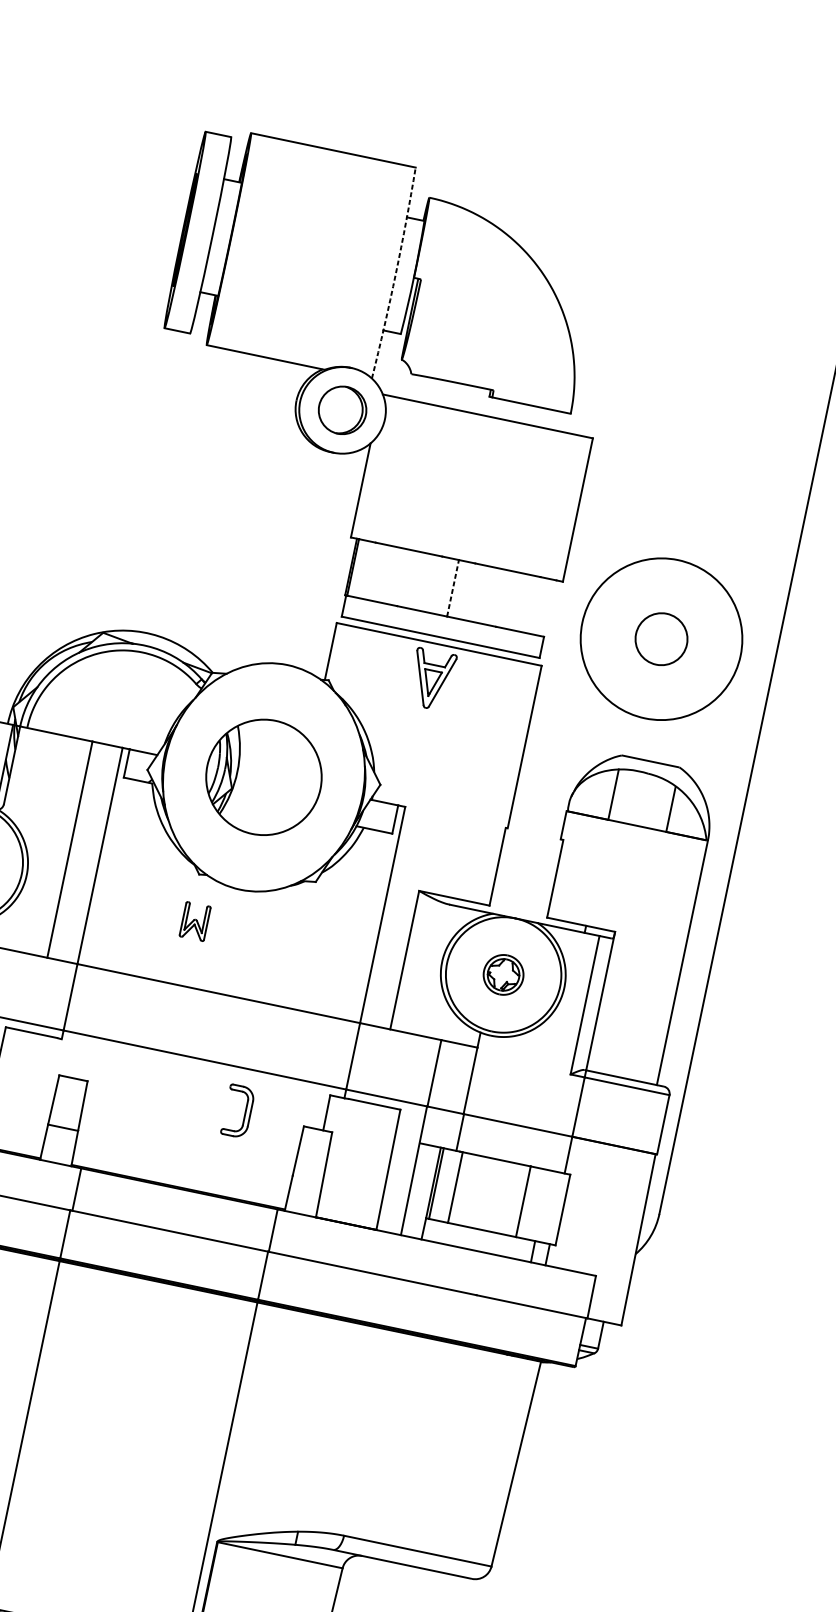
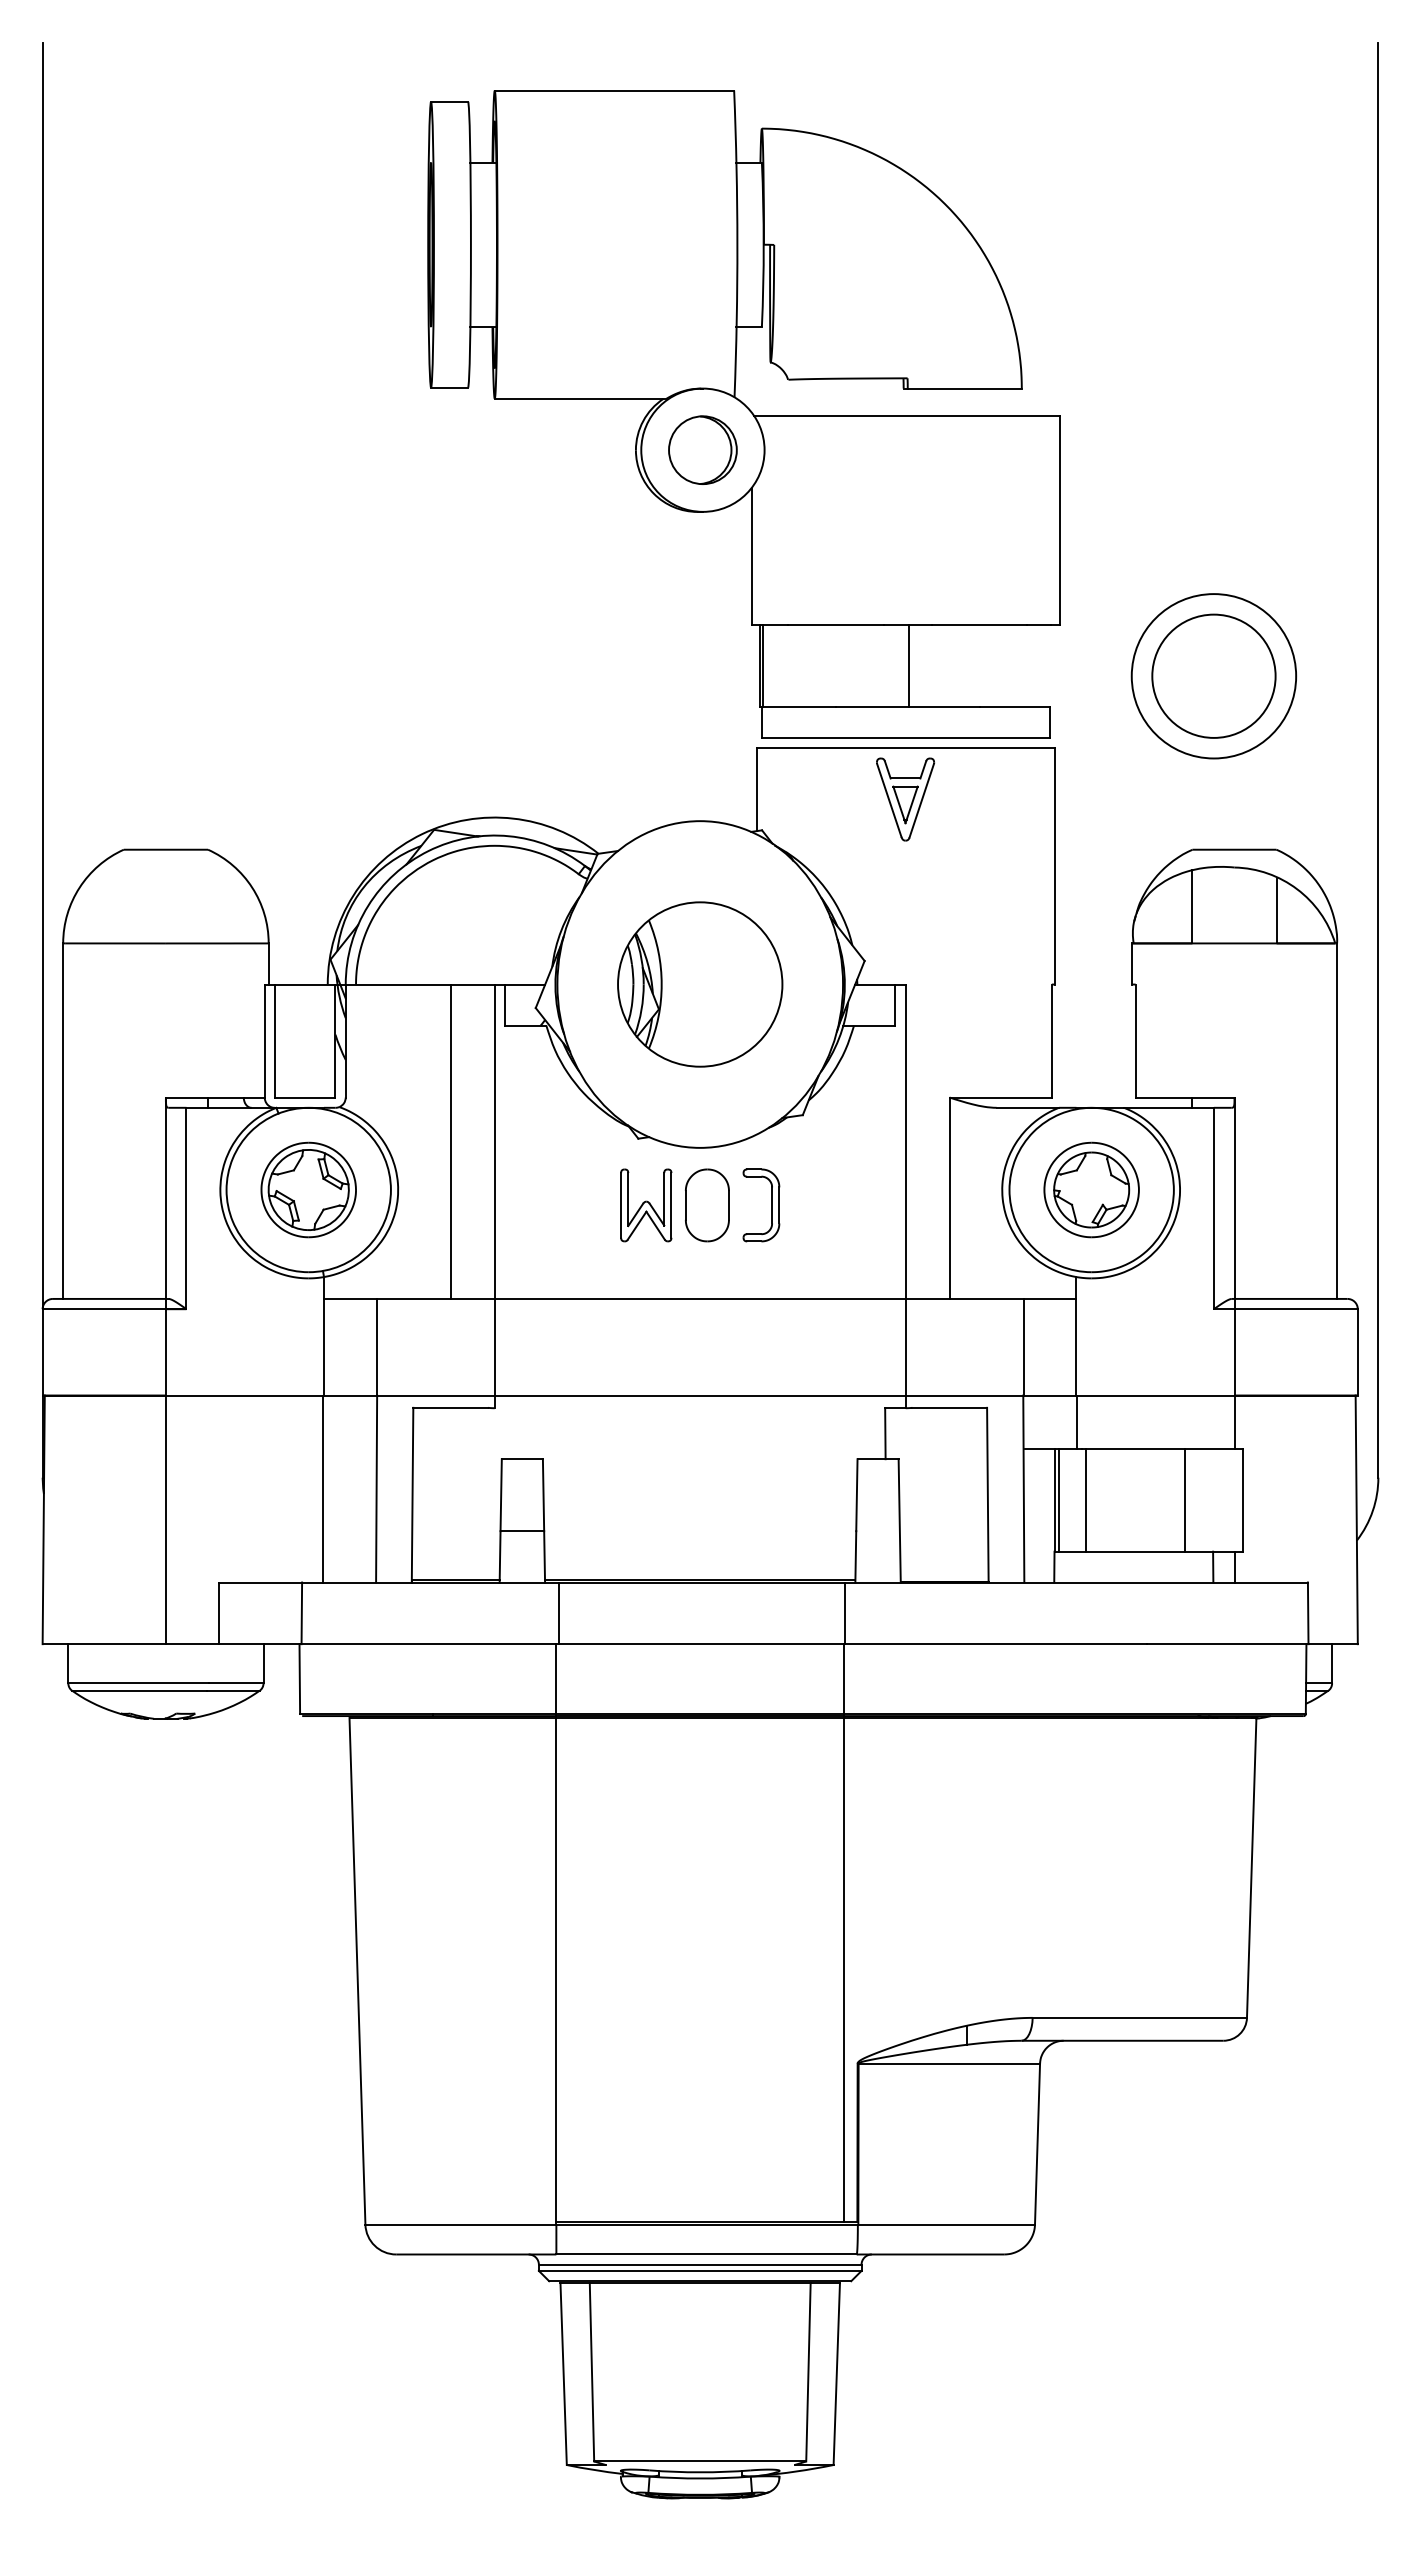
arc: (396, 273) -> (737, 243), dashed -> solid
line: (453, 587) -> (908, 665), dashed -> solid
circle: (661, 638) -> (1213, 675), size x1.67
circle: (661, 639) -> (1213, 676), size x0.71
part: (195, 921) -> (646, 1205), size x1.43
part: (237, 930) -> (707, 1205), added
part: (503, 974) -> (1091, 1189), size x1.67
part: (245, 1112) -> (771, 1205), moved

